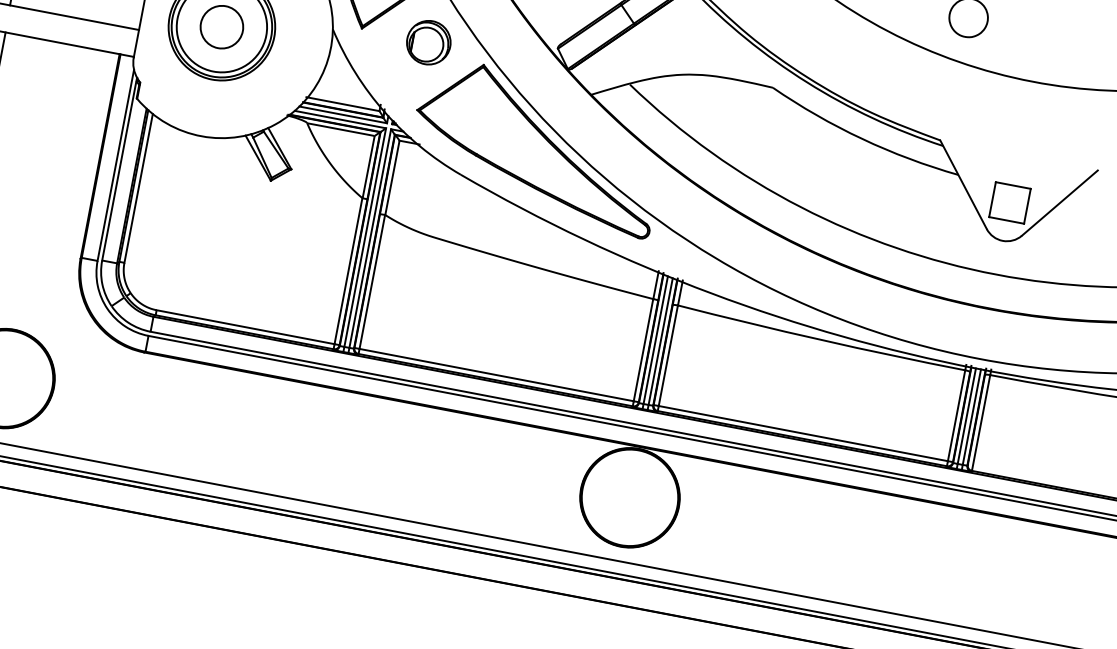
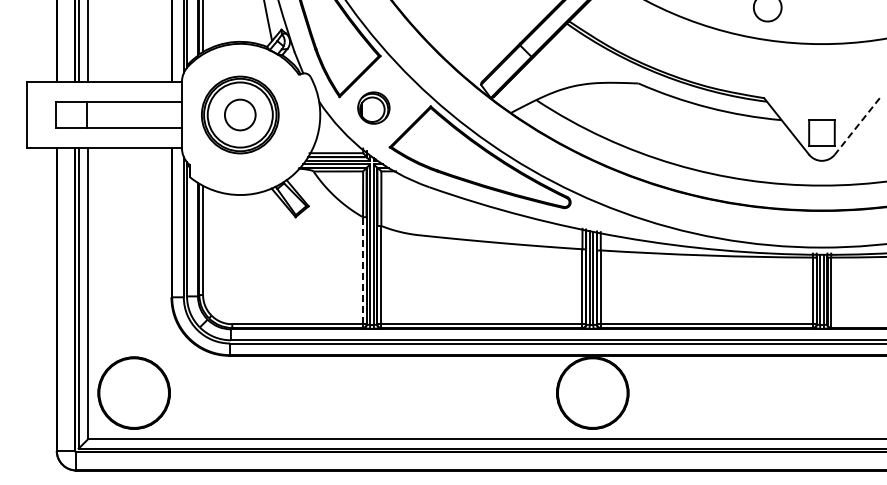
part: (428, 41) -> (373, 107), moved
line: (1060, 203) -> (857, 126), solid -> dashed
line: (348, 270) -> (362, 270), solid -> dashed

